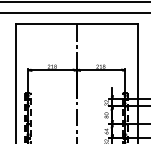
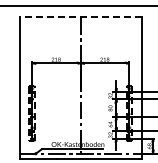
line: (76, 23) -> (80, 16), solid -> dashed

